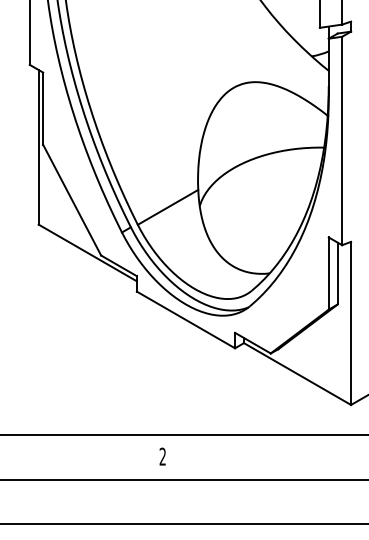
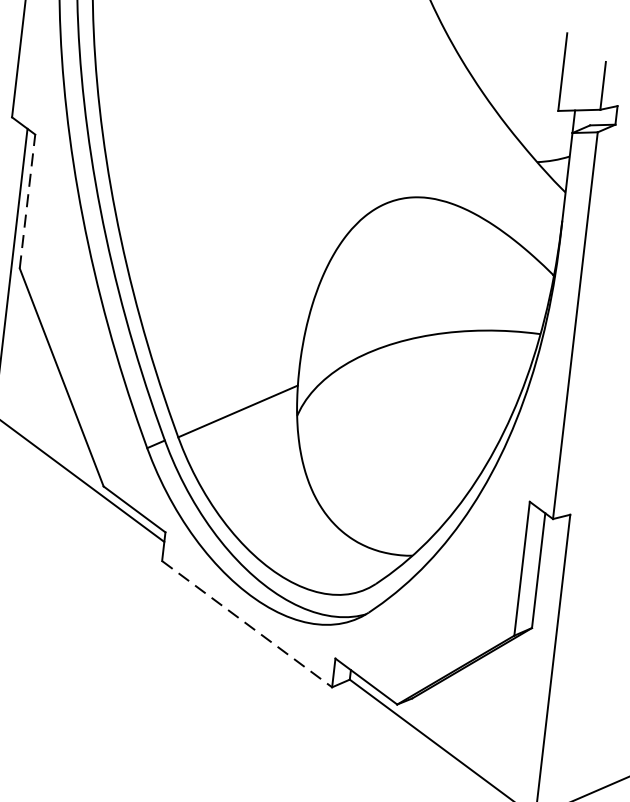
line: (43, 108) -> (28, 201), solid -> dashed
line: (185, 319) -> (246, 623), solid -> dashed

